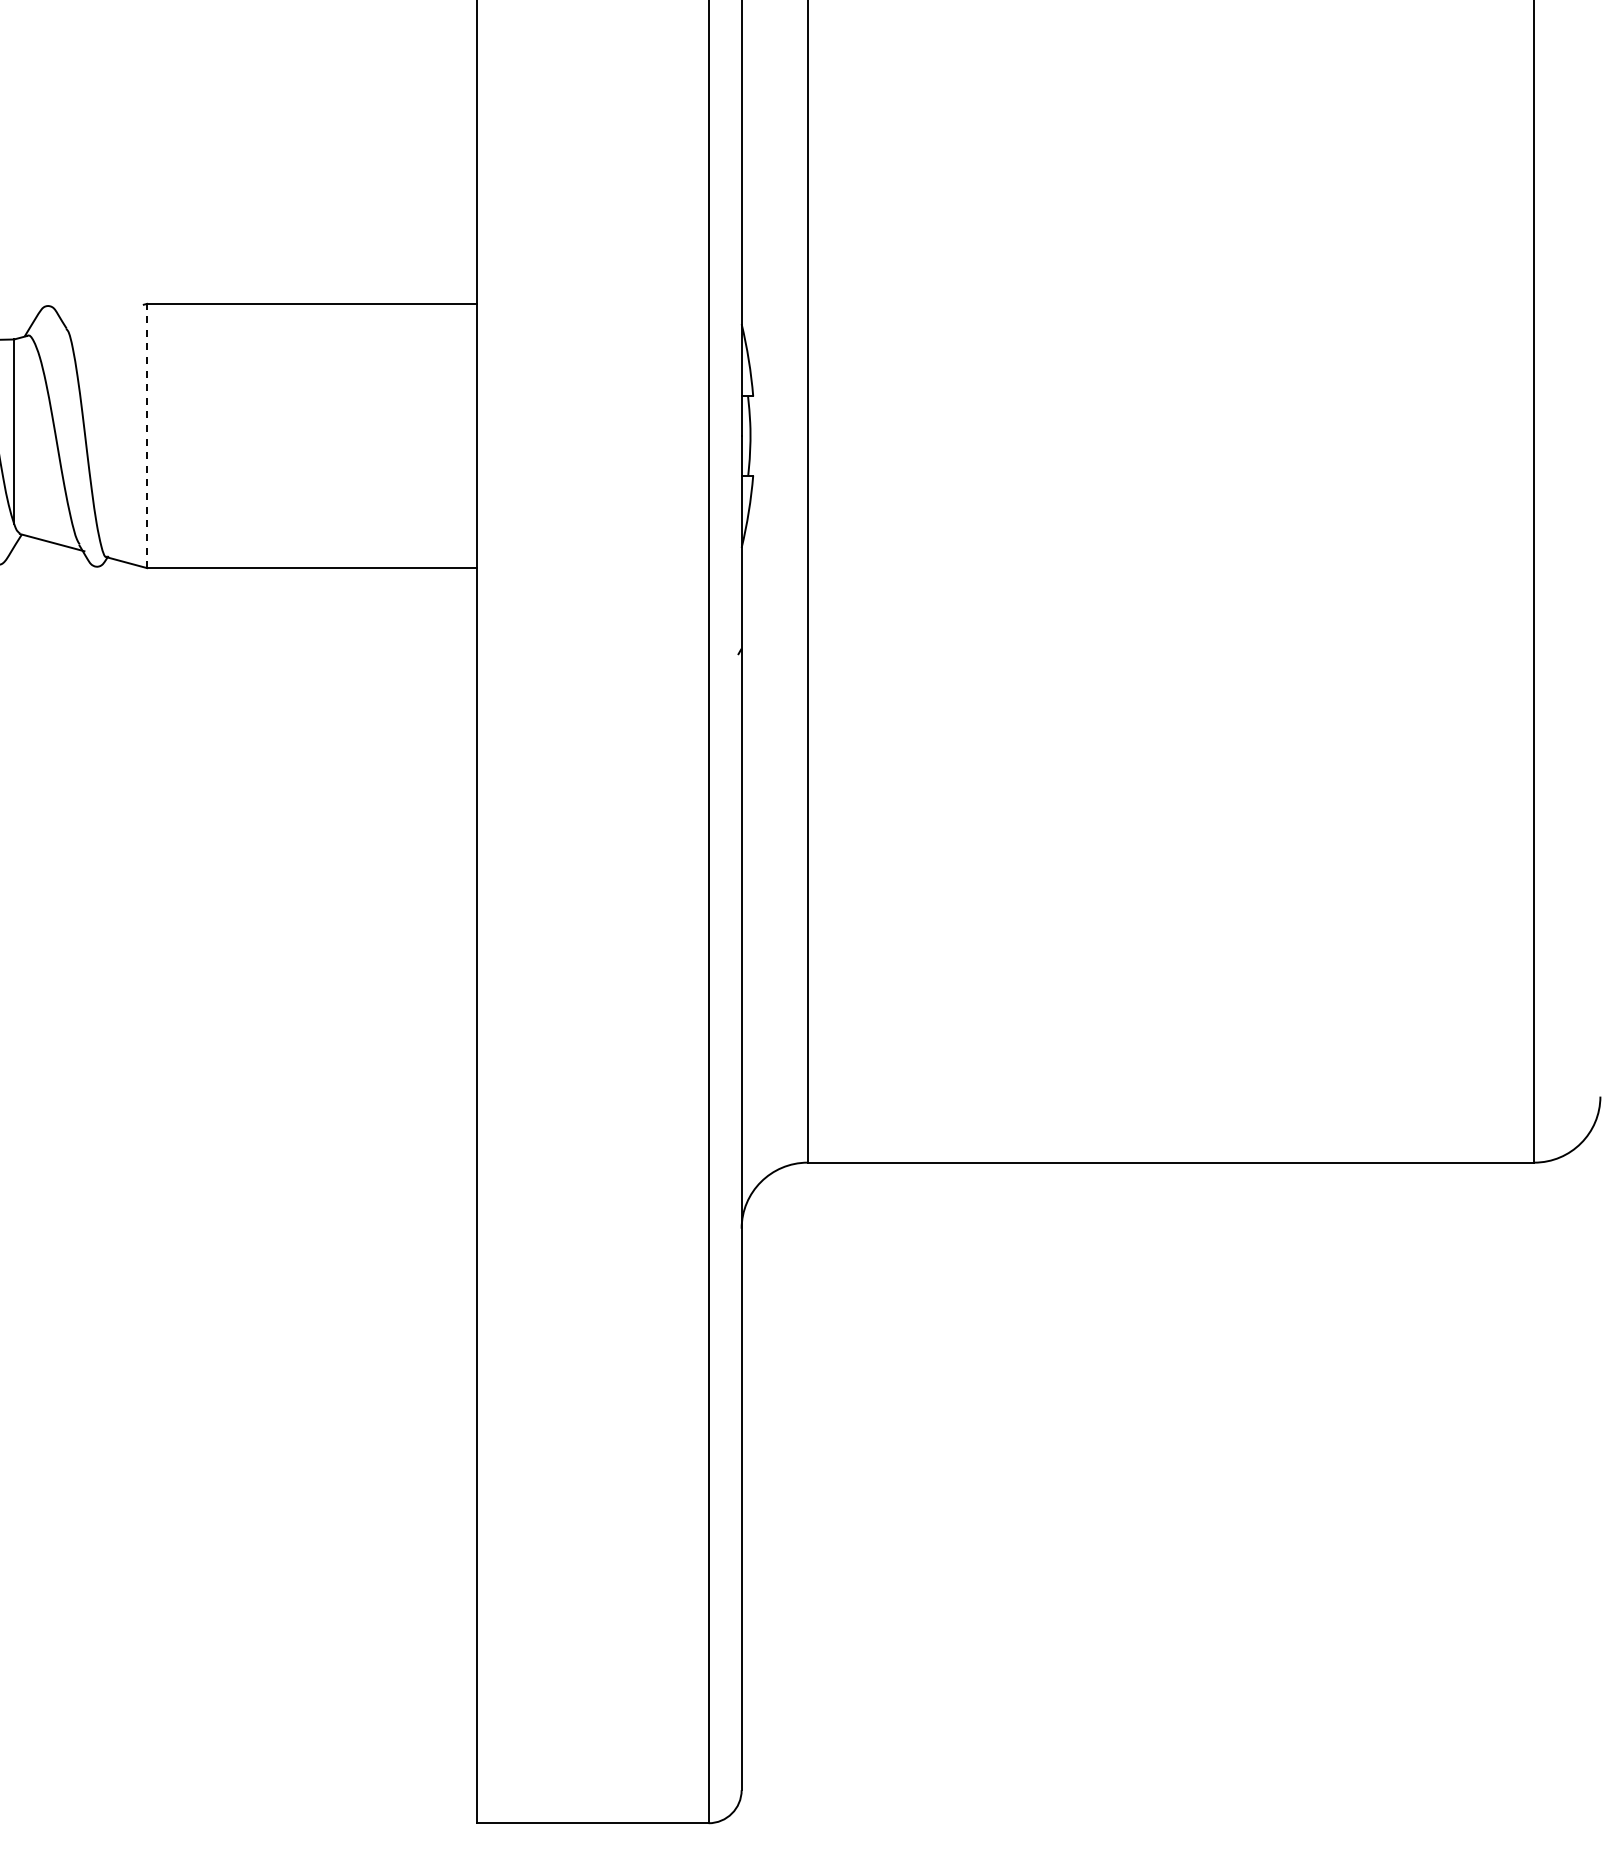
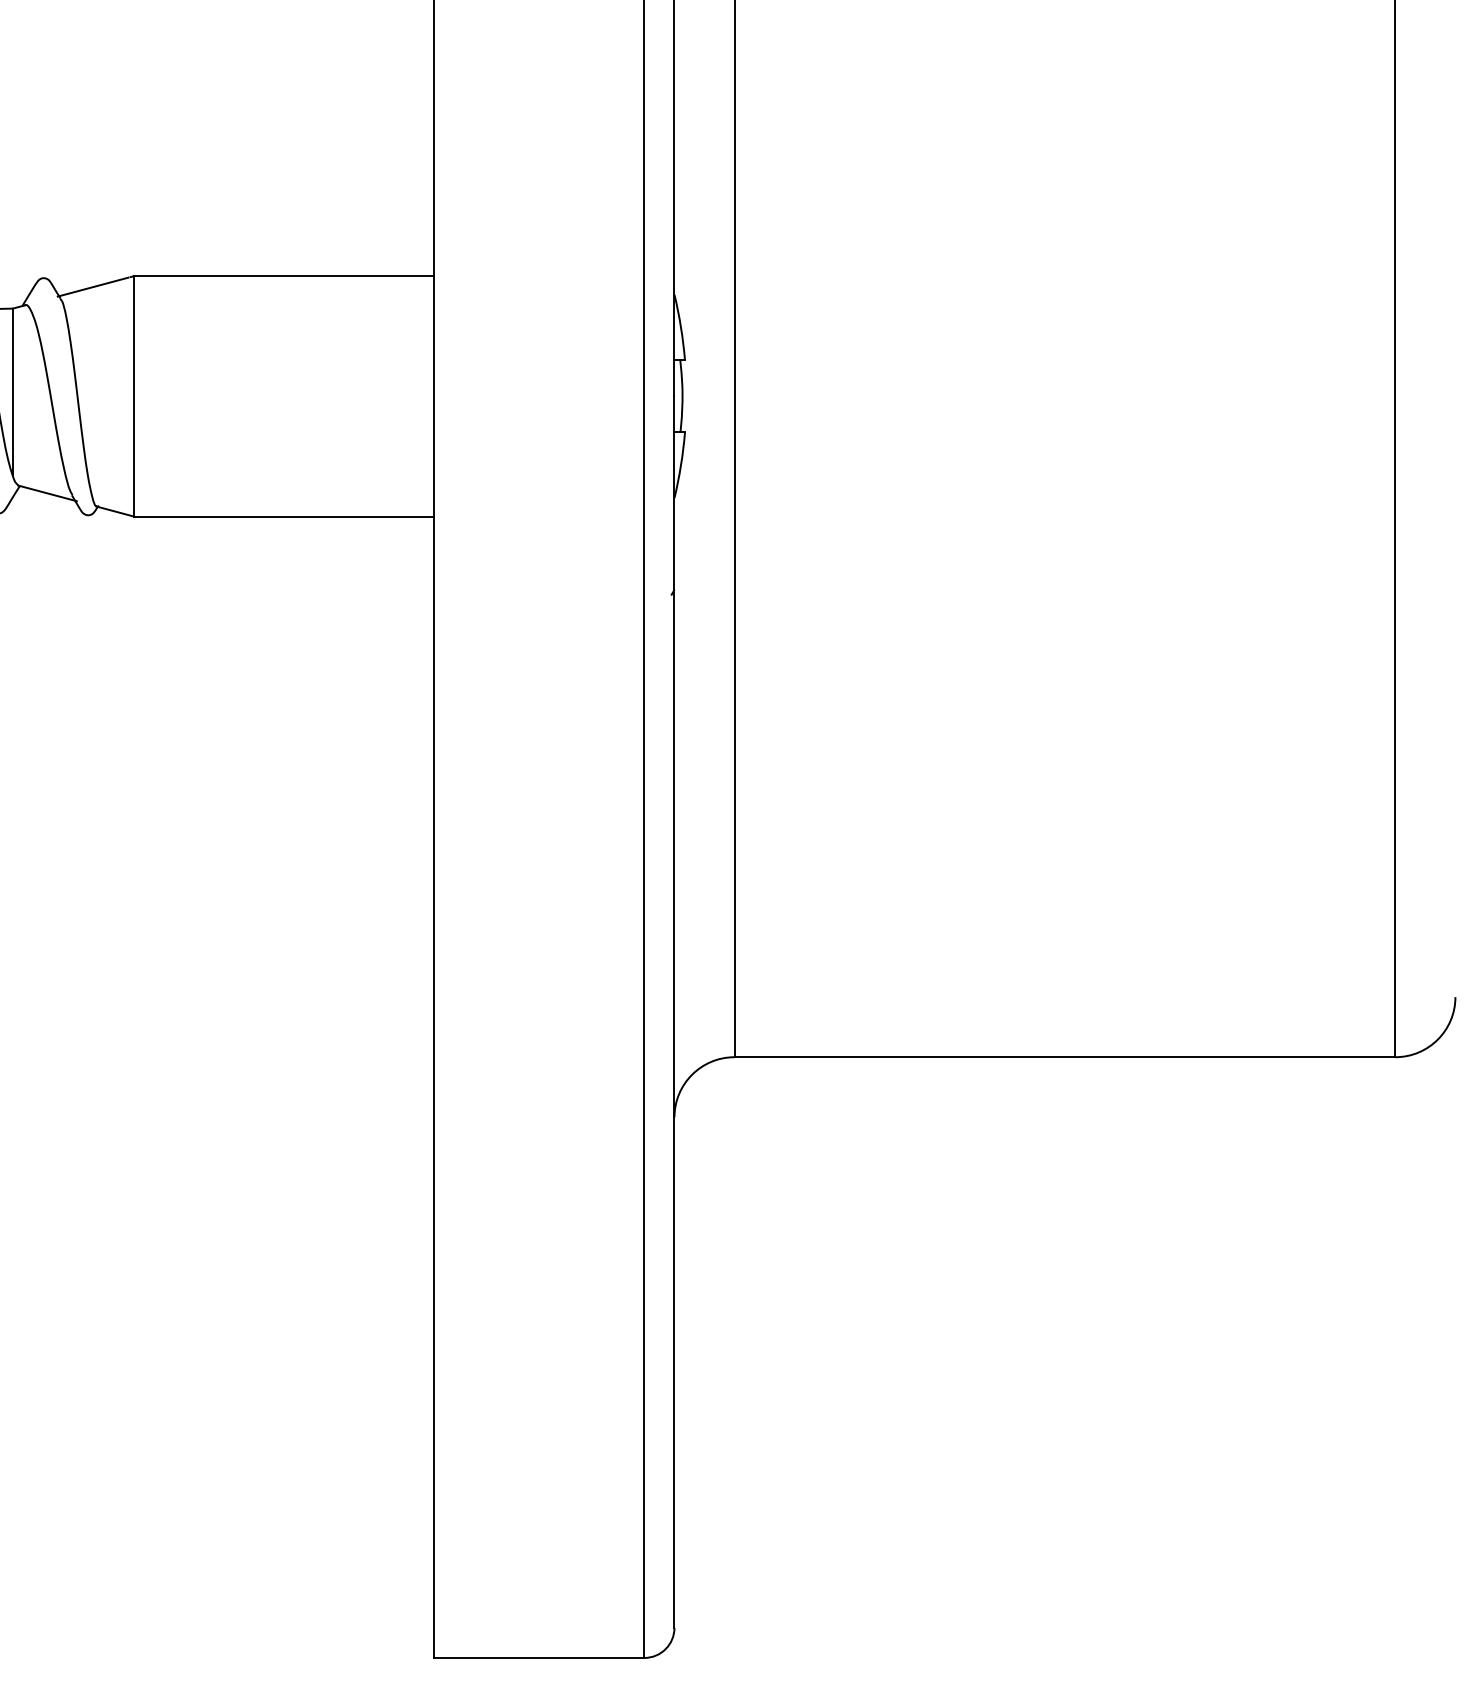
line: (102, 315) -> (93, 286), added
line: (147, 435) -> (134, 395), dashed -> solid

